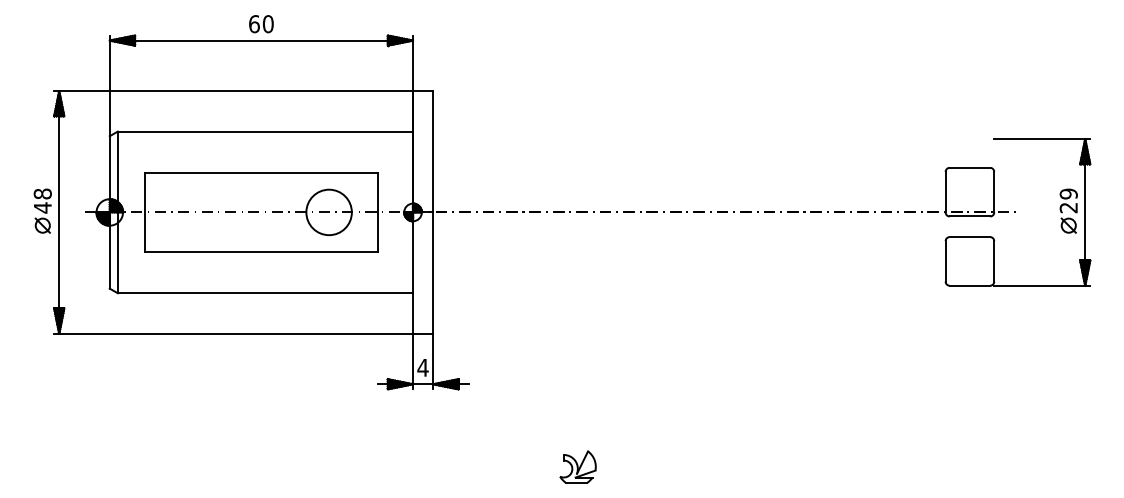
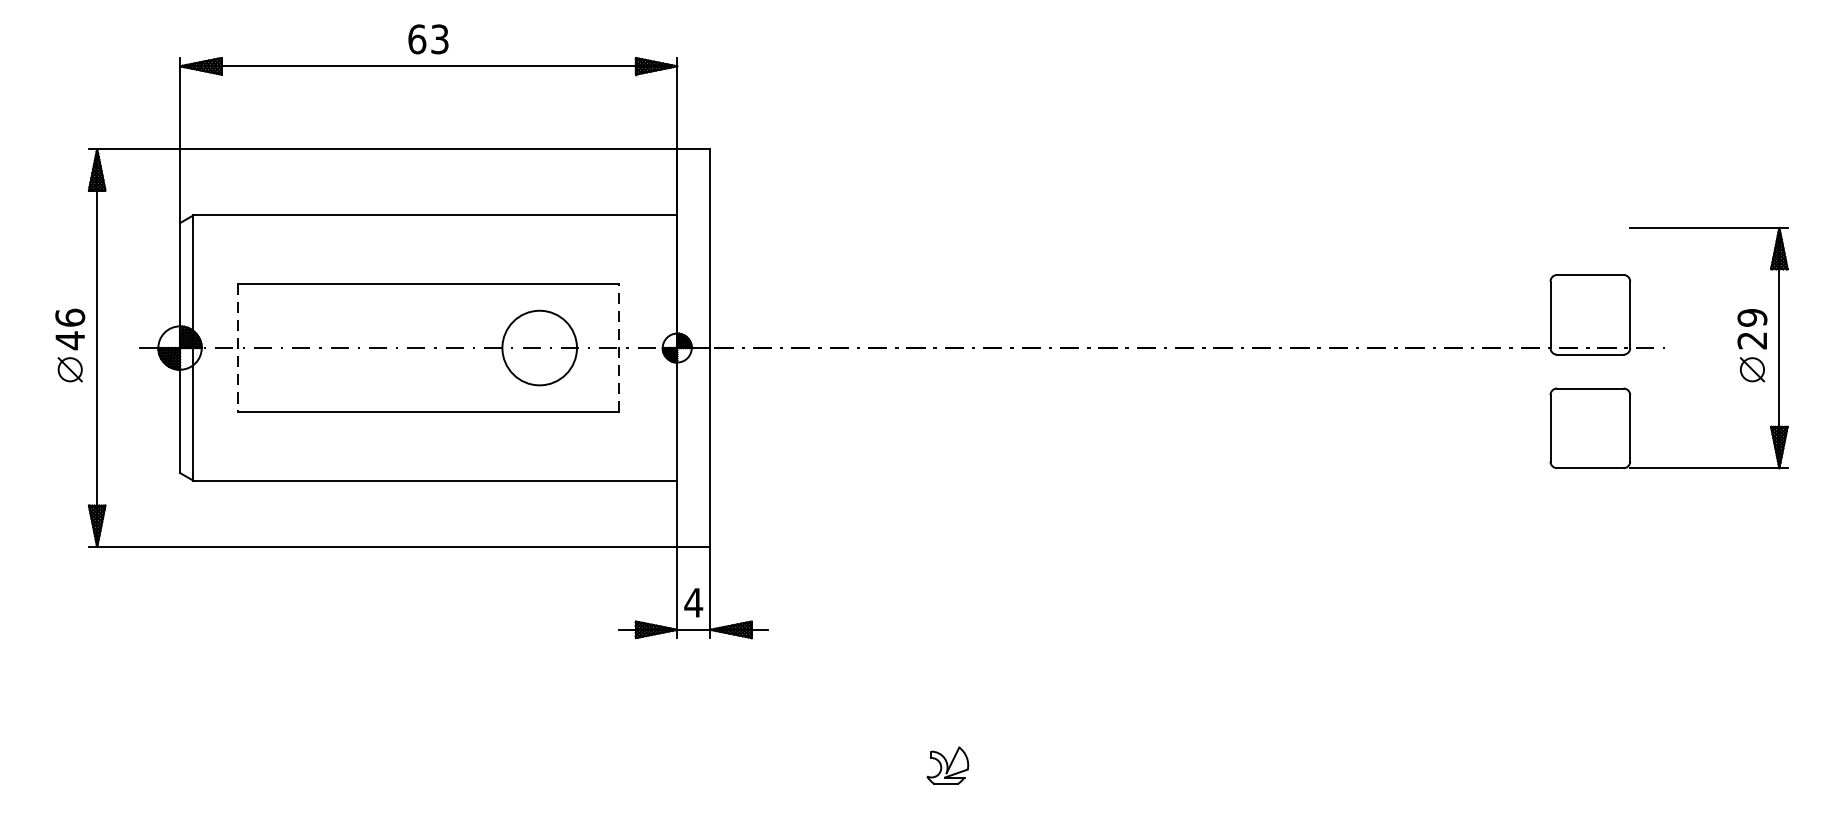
text: (267, 24) -> (438, 39), 60 -> 63
text: (42, 193) -> (69, 317), 48 -> 46
line: (377, 211) -> (618, 346), solid -> dashed
line: (145, 212) -> (238, 348), solid -> dashed
part: (577, 466) -> (946, 764), size x0.7

